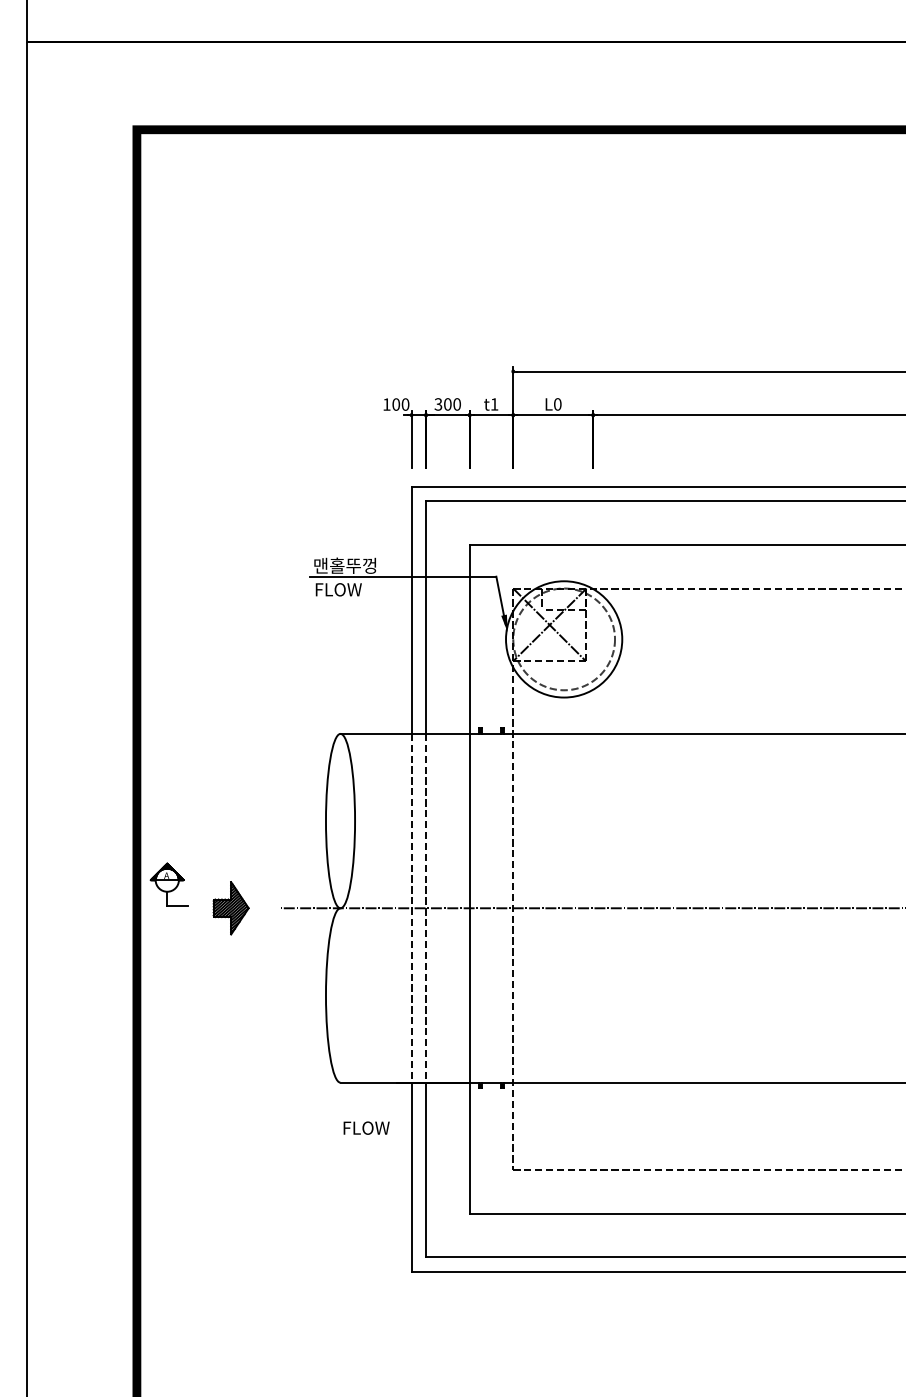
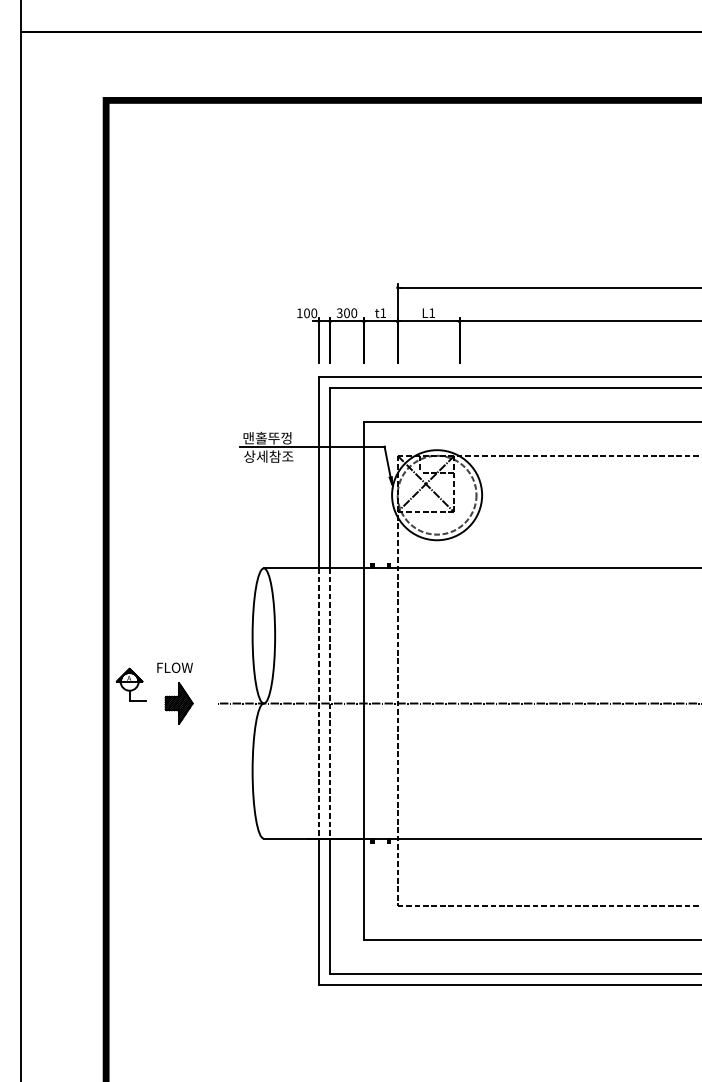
text: (558, 404) -> (432, 313), L0 -> L1
text: (346, 589) -> (268, 456), FLOW -> 상세참조
text: (365, 1127) -> (174, 667), moved

